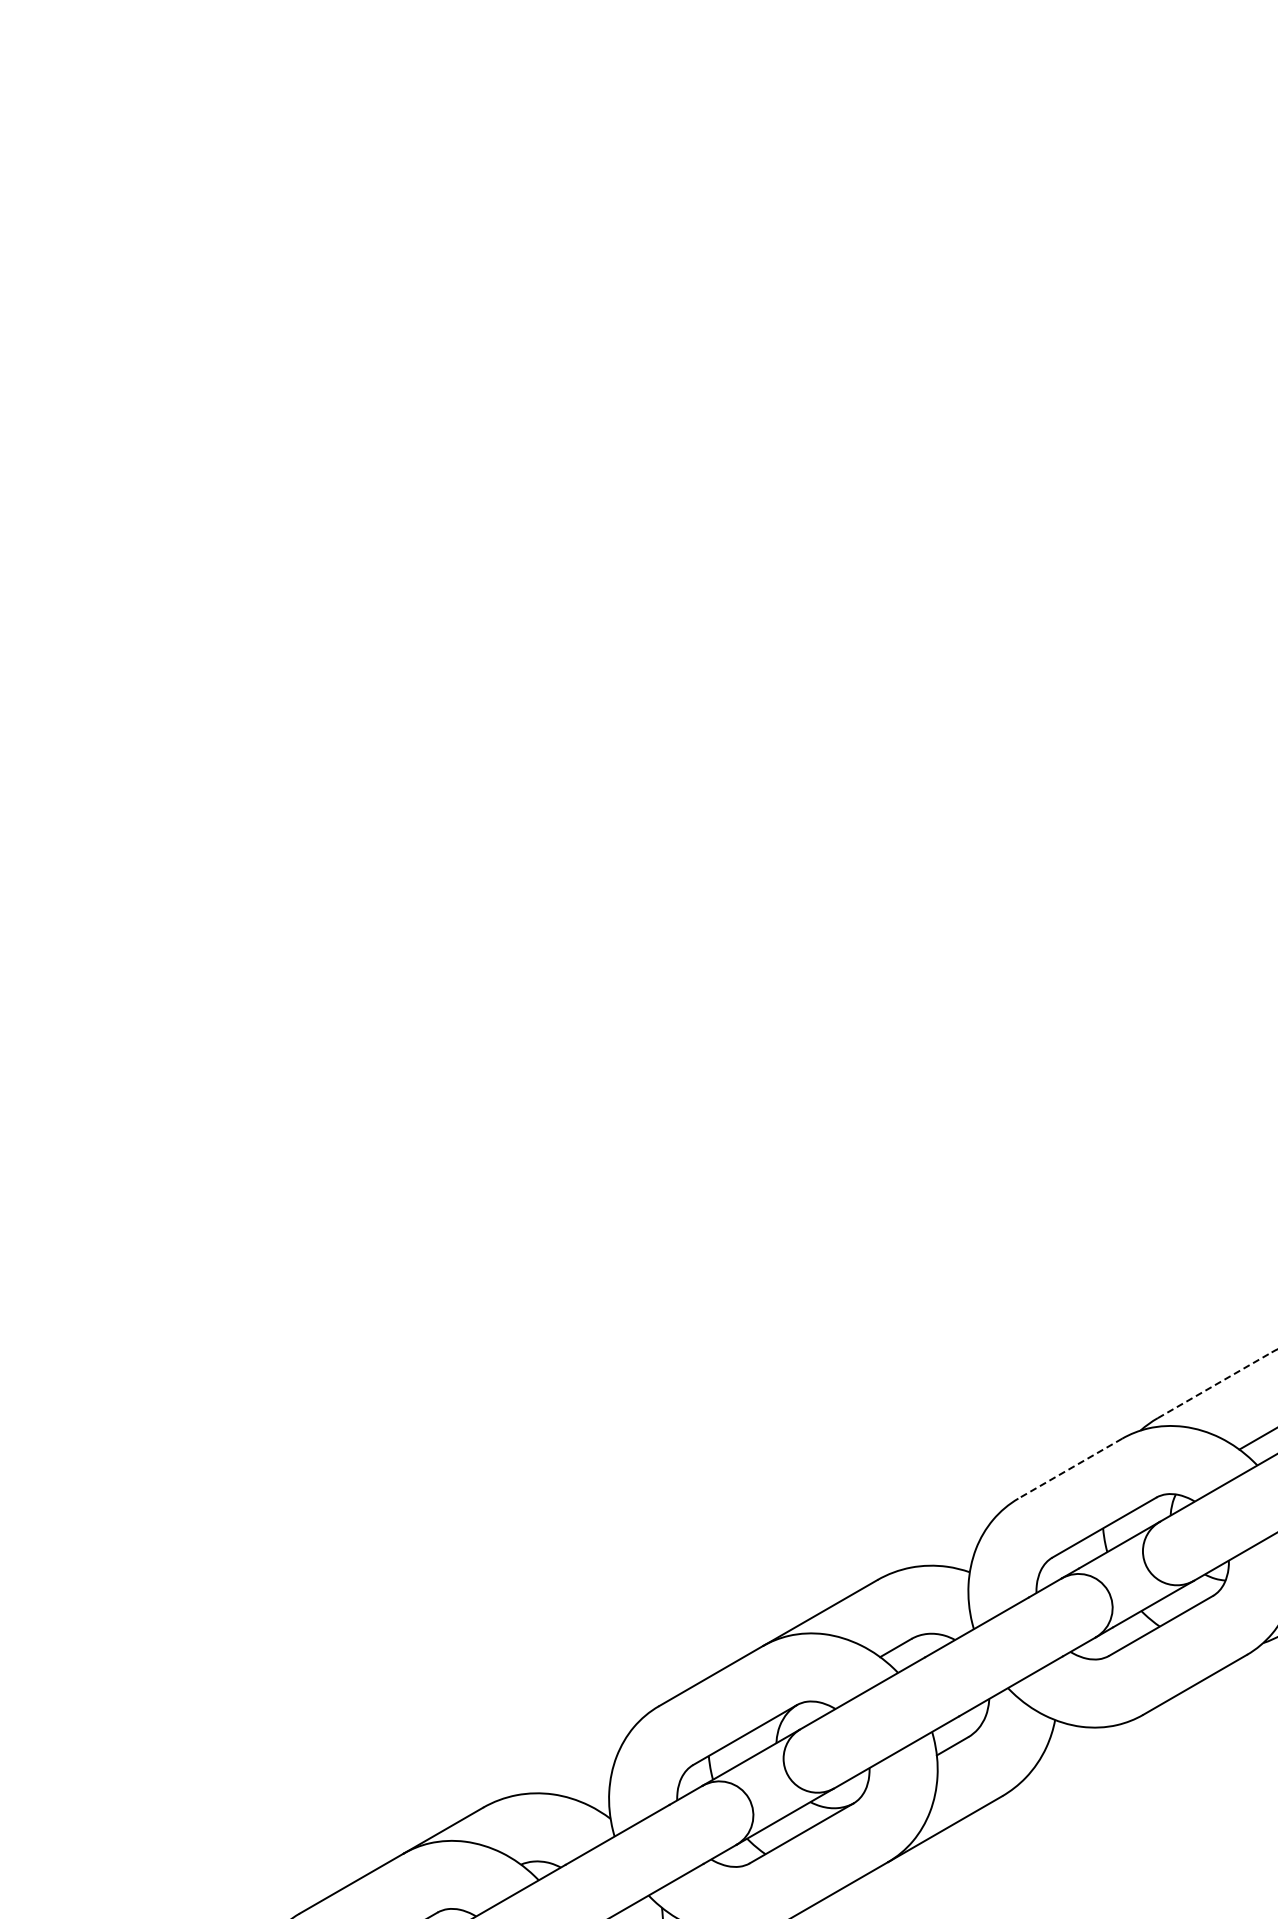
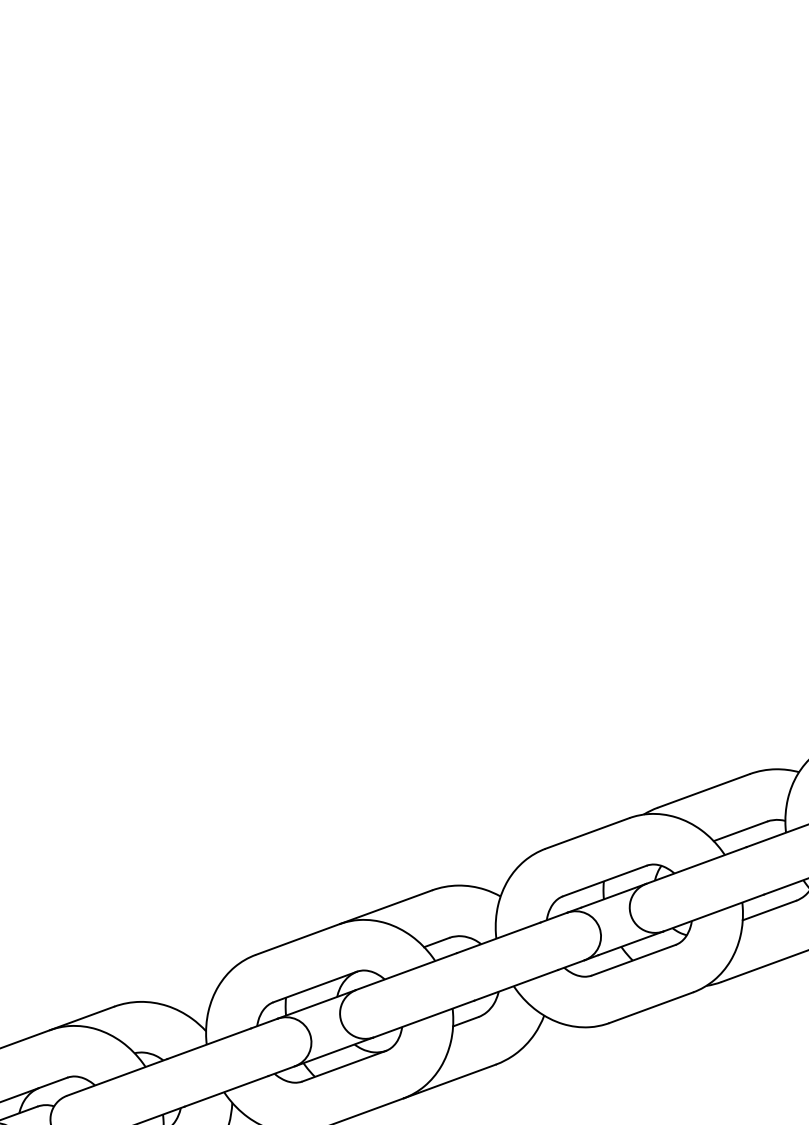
line: (1214, 1385) -> (703, 791), dashed -> solid
line: (1070, 1468) -> (587, 833), dashed -> solid

